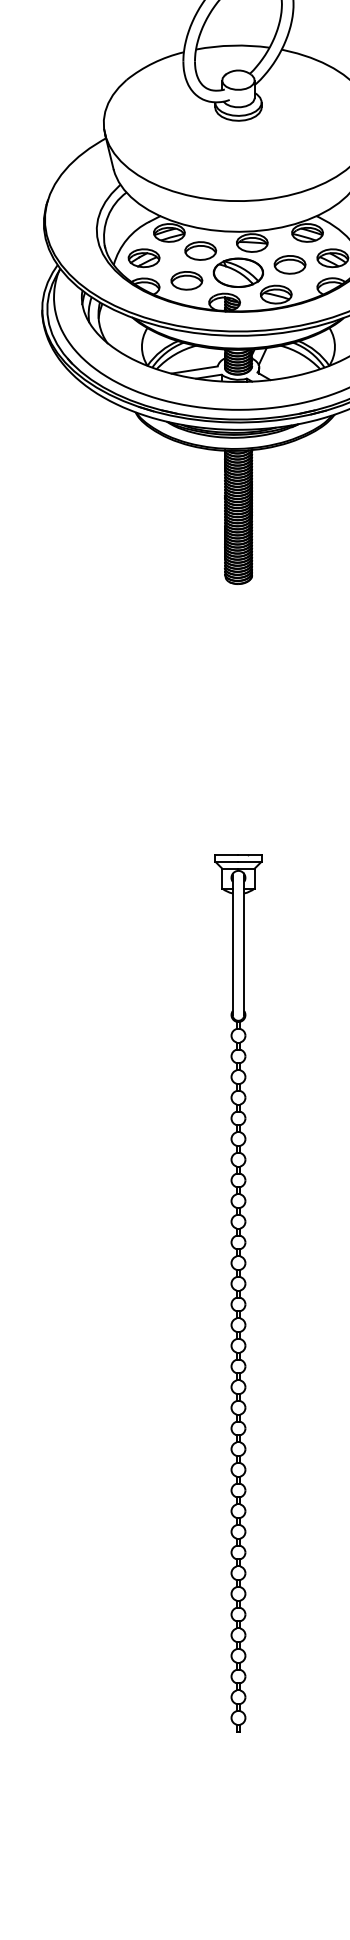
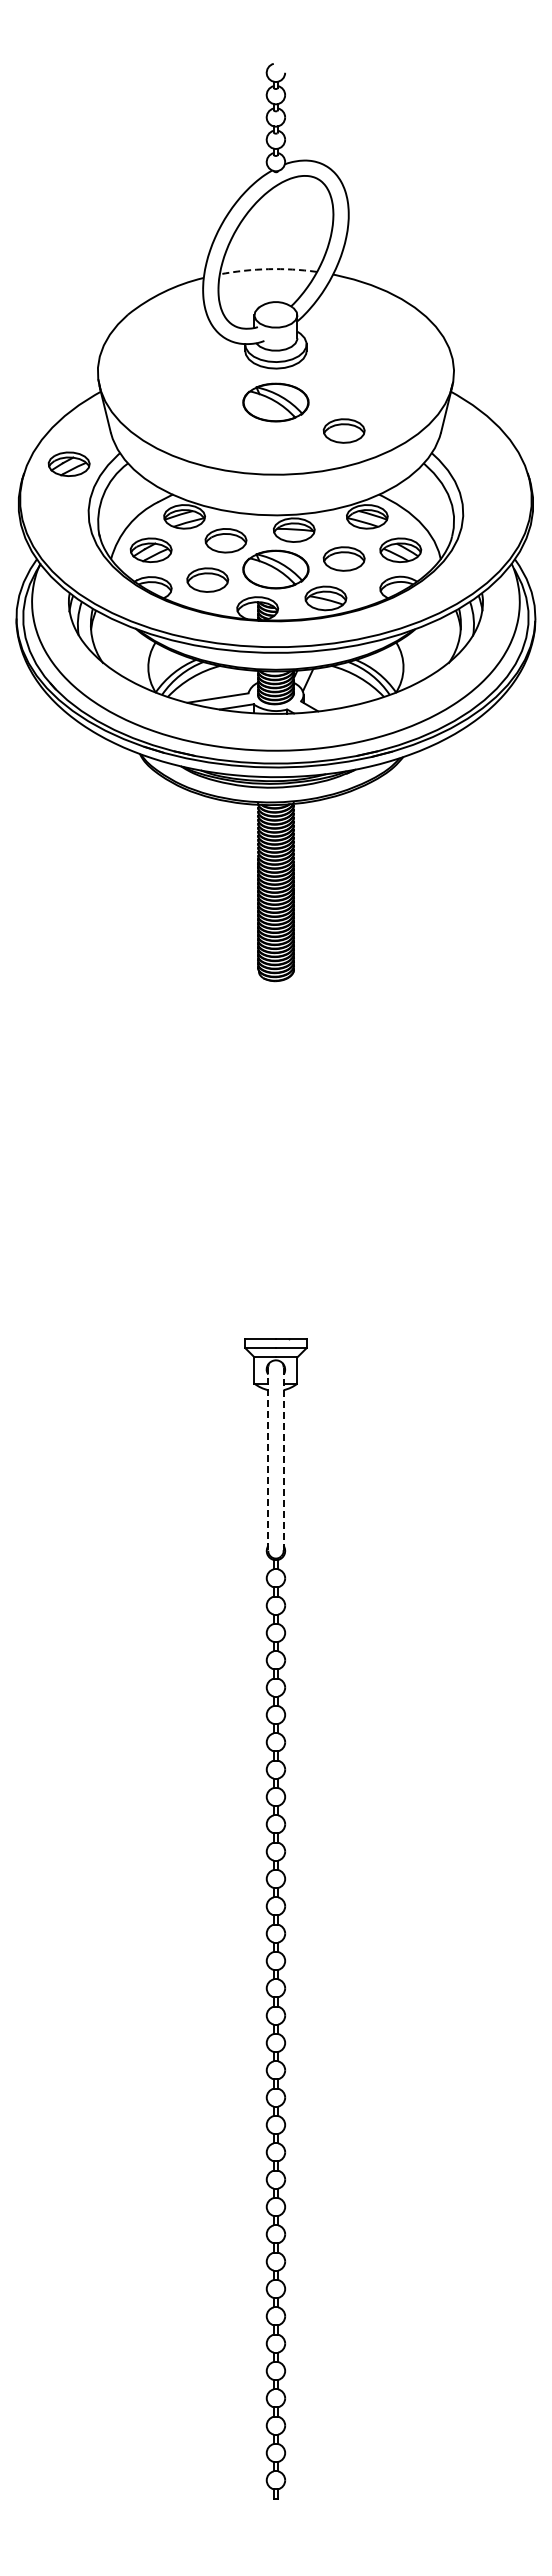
arc: (232, 45) -> (268, 269), solid -> dashed
part: (238, 146) -> (275, 402), added
part: (289, 167) -> (343, 430), added
part: (81, 192) -> (68, 463), added
line: (232, 945) -> (268, 1459), solid -> dashed
line: (244, 945) -> (283, 1458), solid -> dashed

